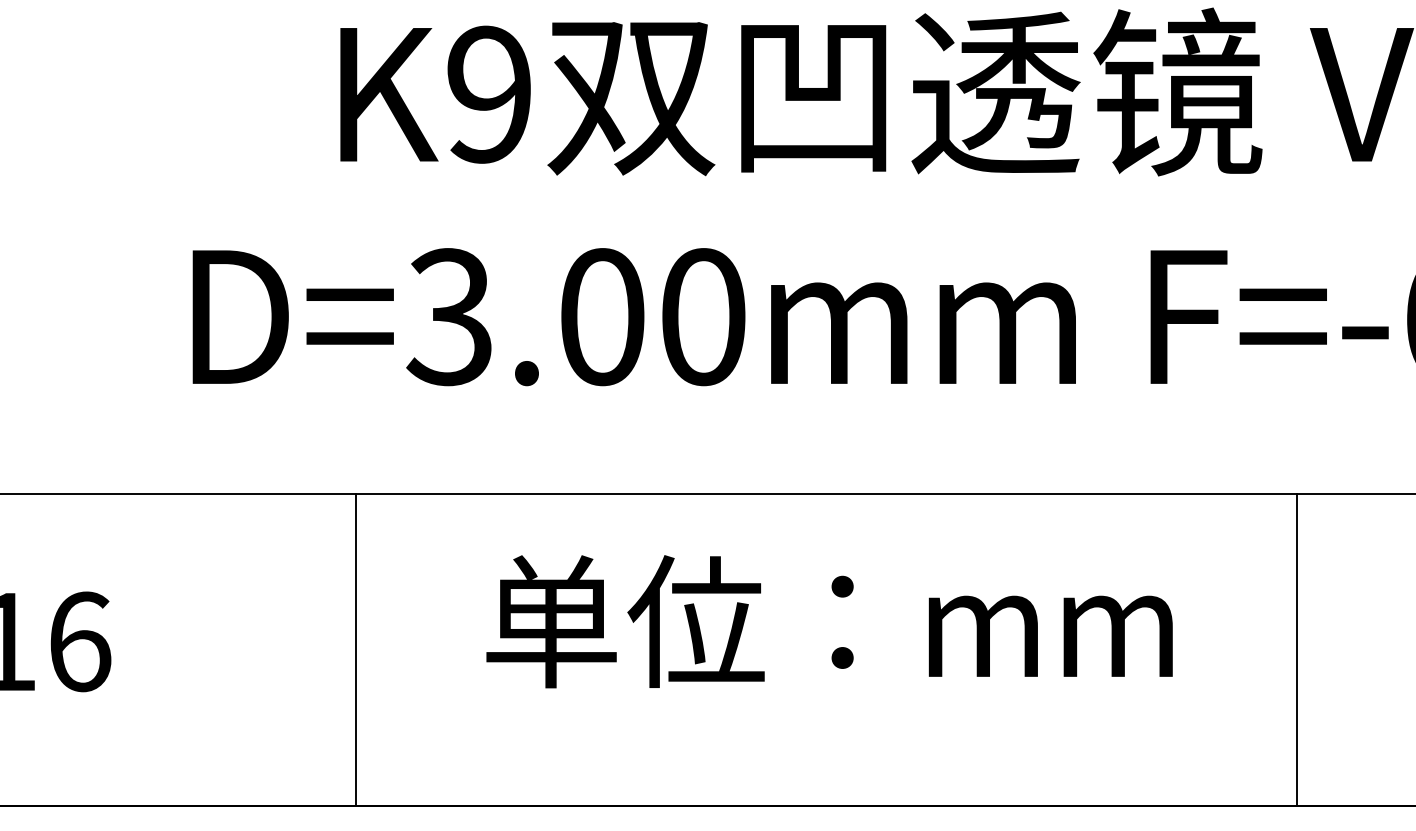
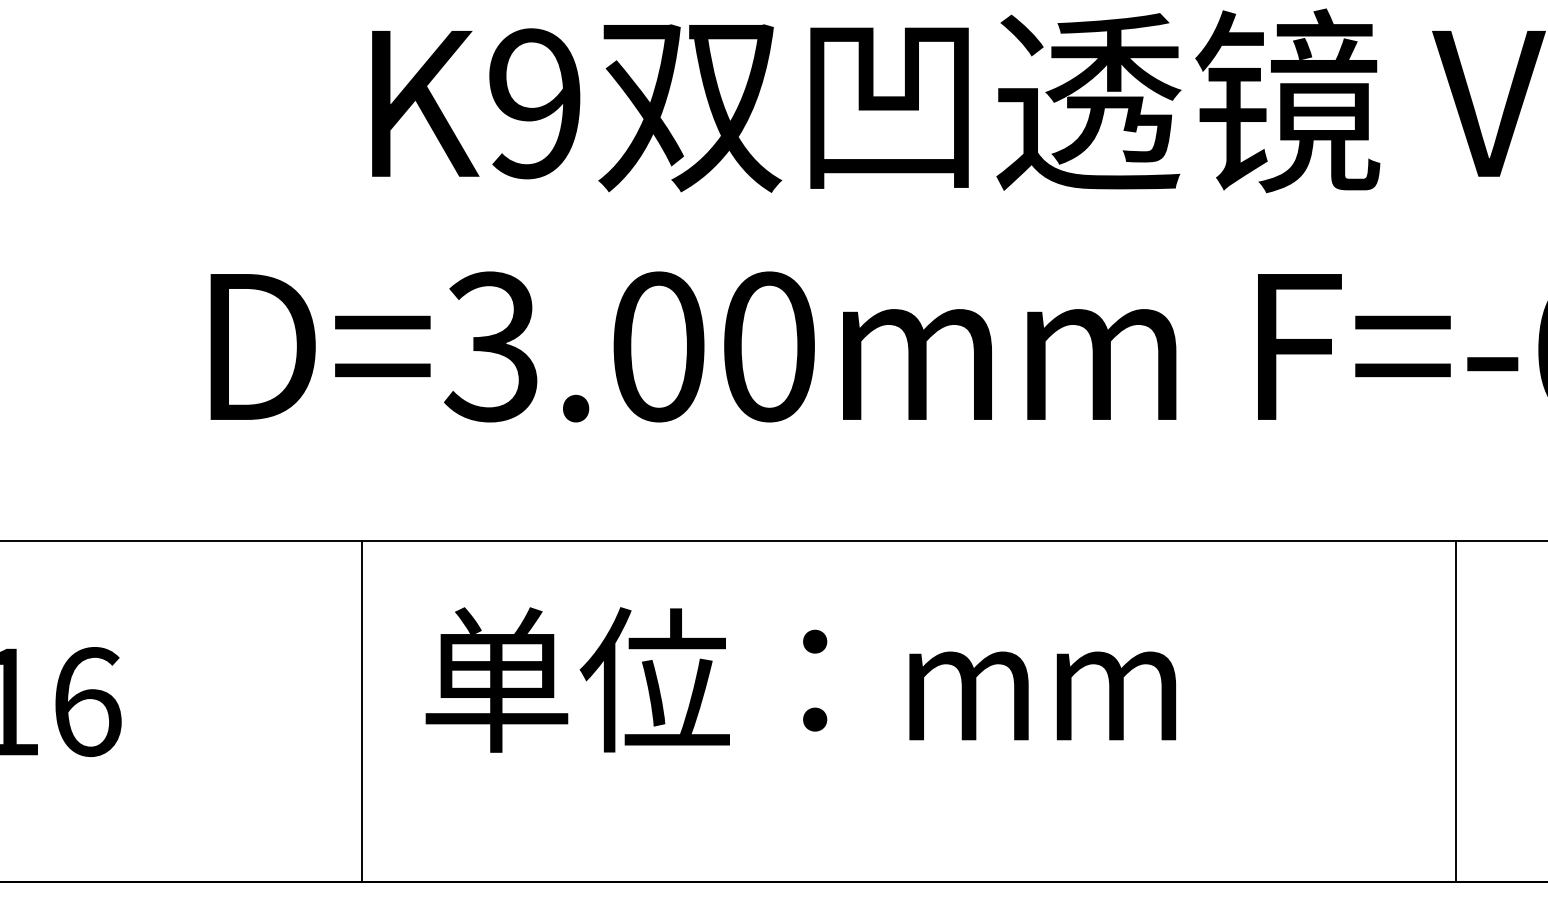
text: (829, 621) -> (800, 679), moved
line: (355, 650) -> (361, 711), moved
line: (1296, 650) -> (1455, 711), moved

